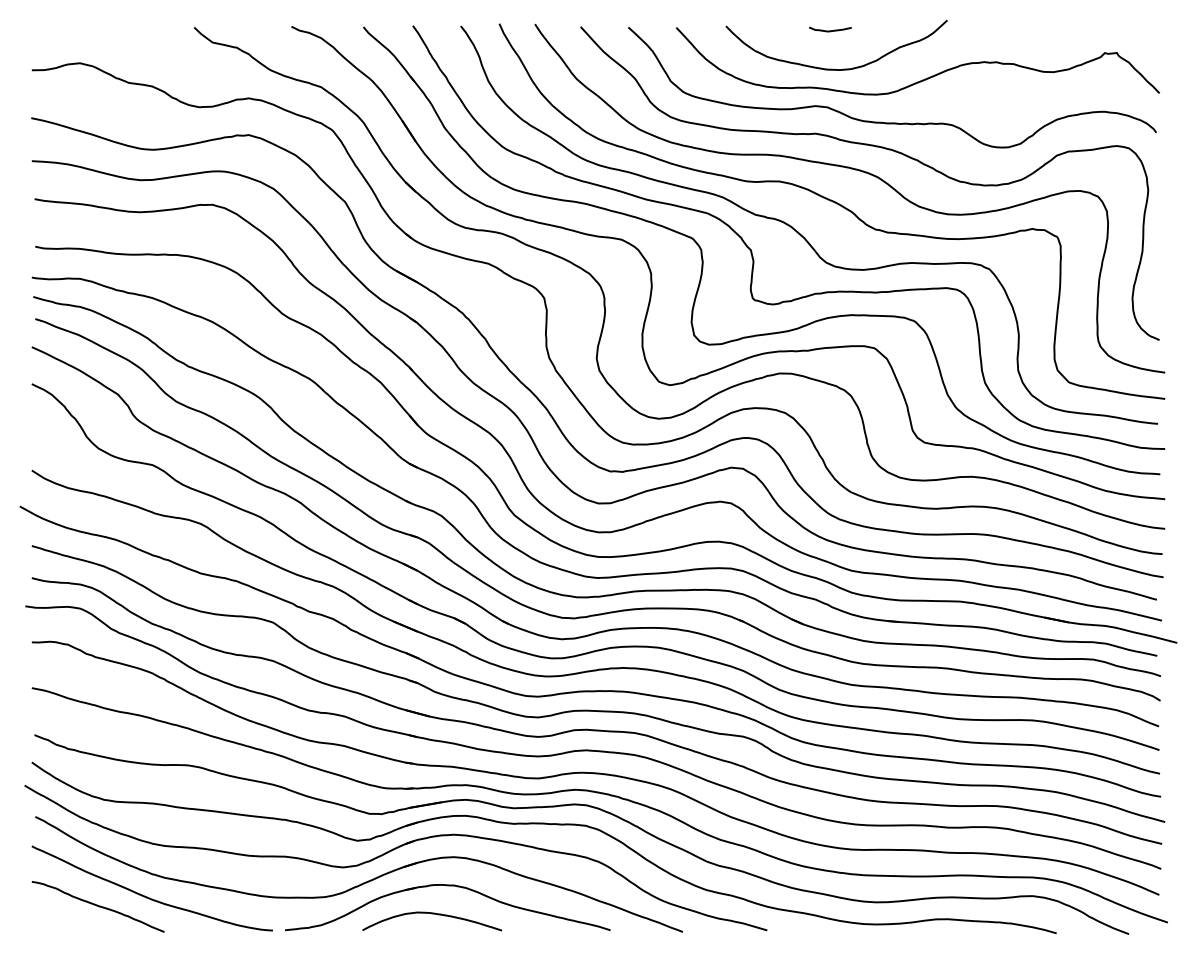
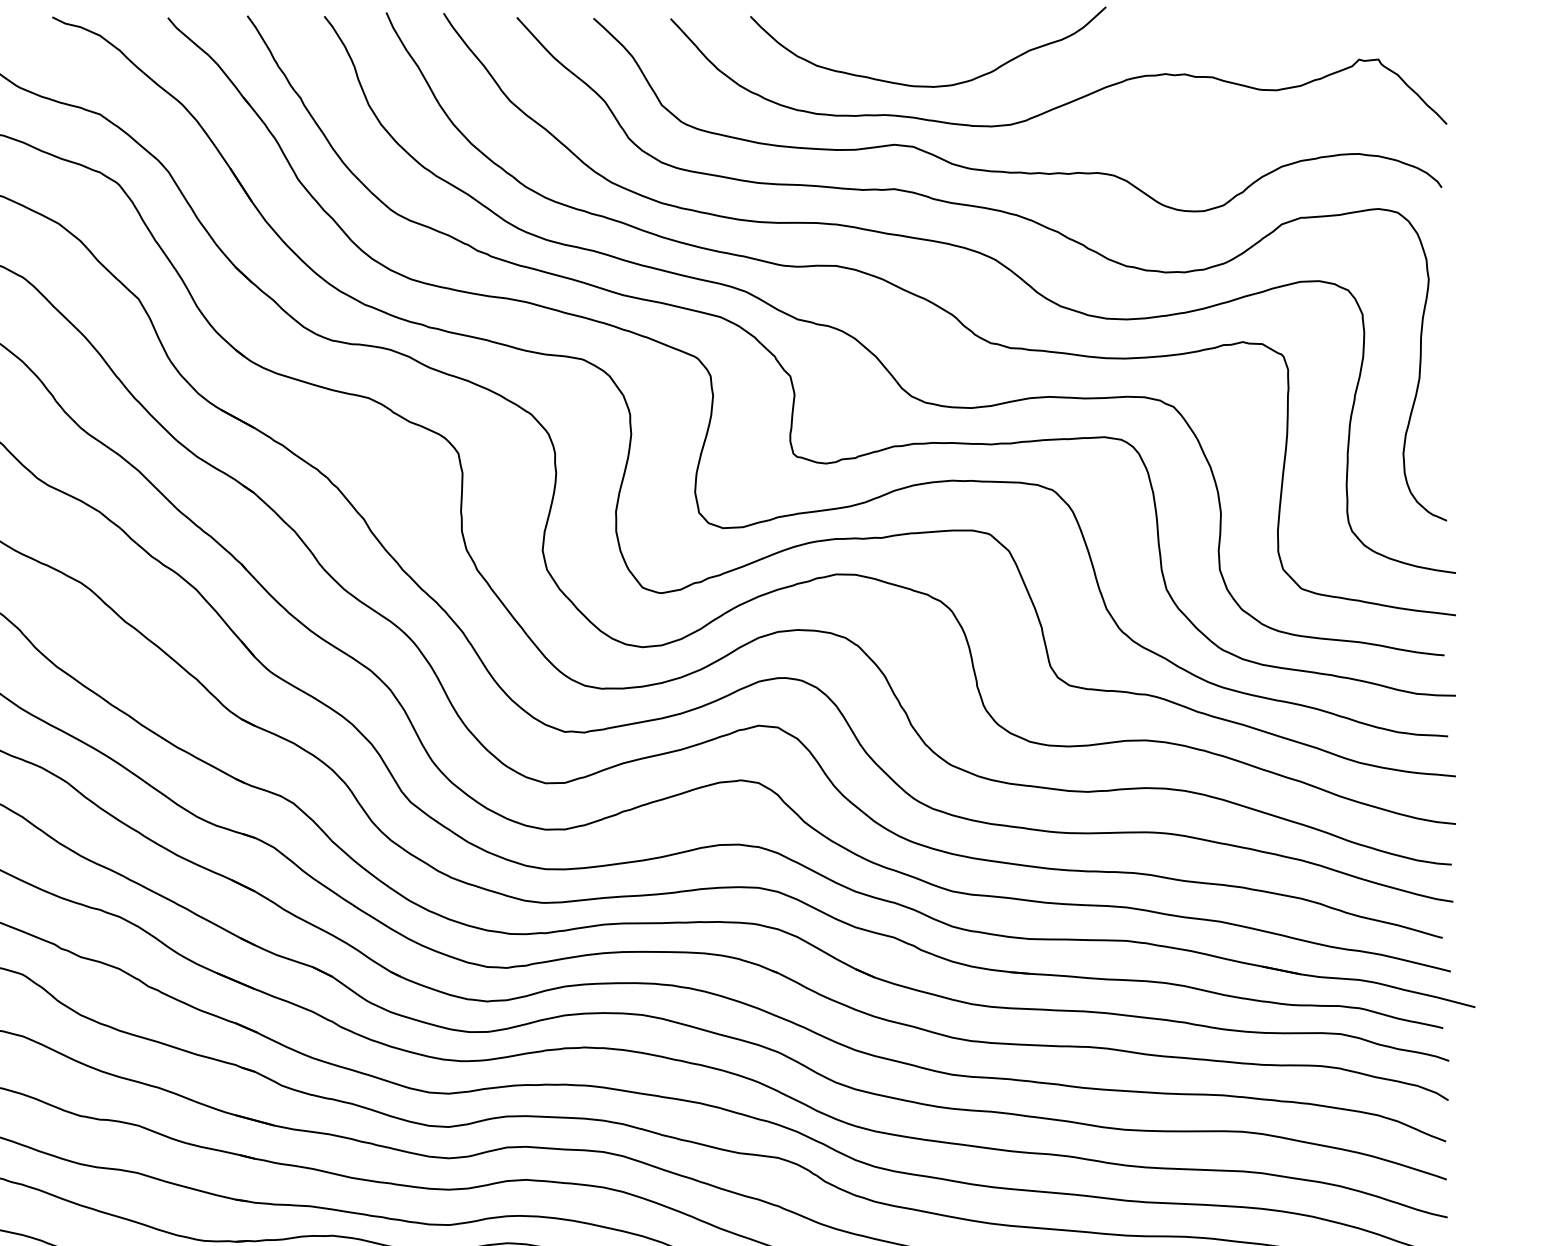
curve: (830, 30) -> (918, 23), removed

